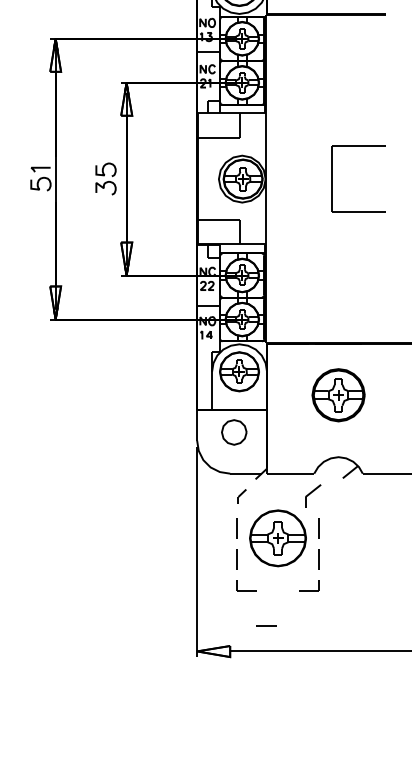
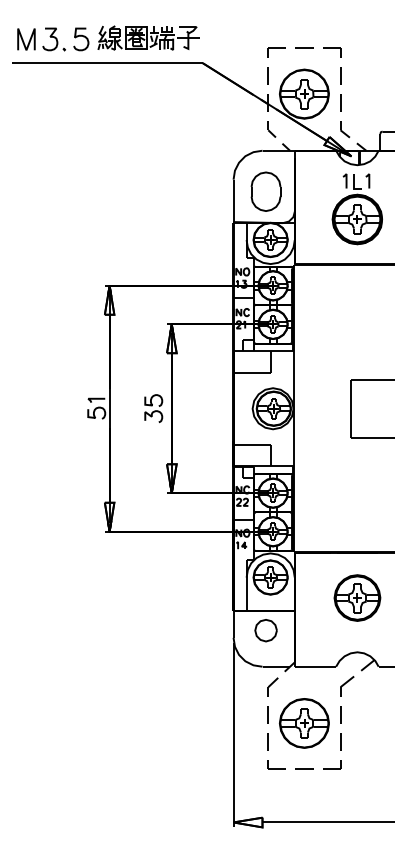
part: (241, 496) -> (272, 686), size x1.43
part: (313, 496) -> (347, 686), moved
line: (266, 625) -> (304, 768), moved

